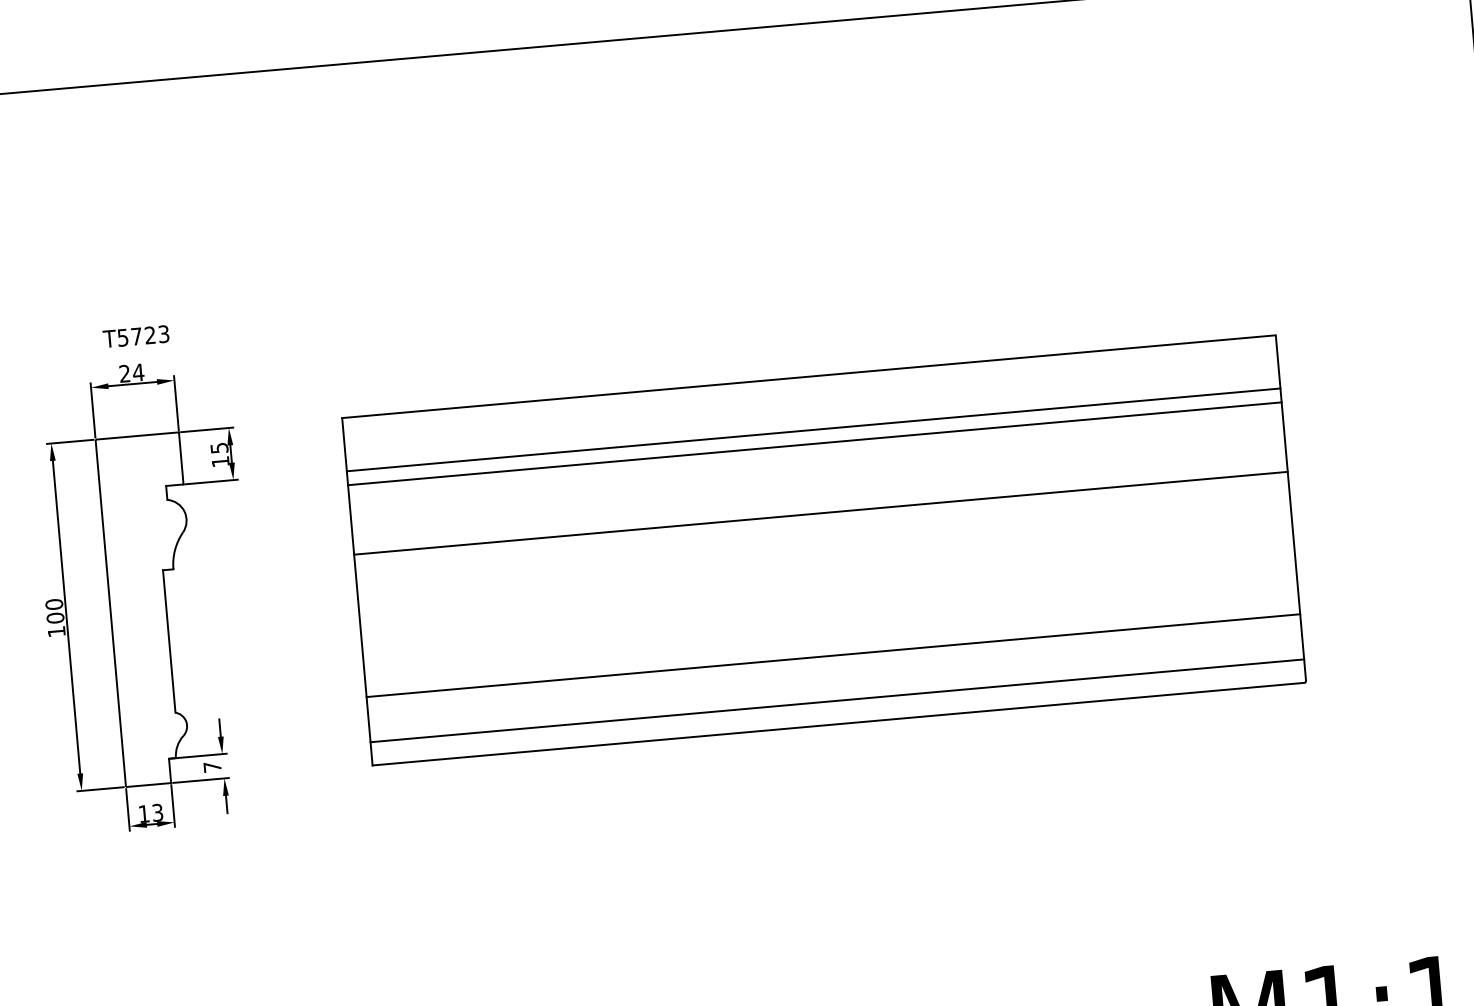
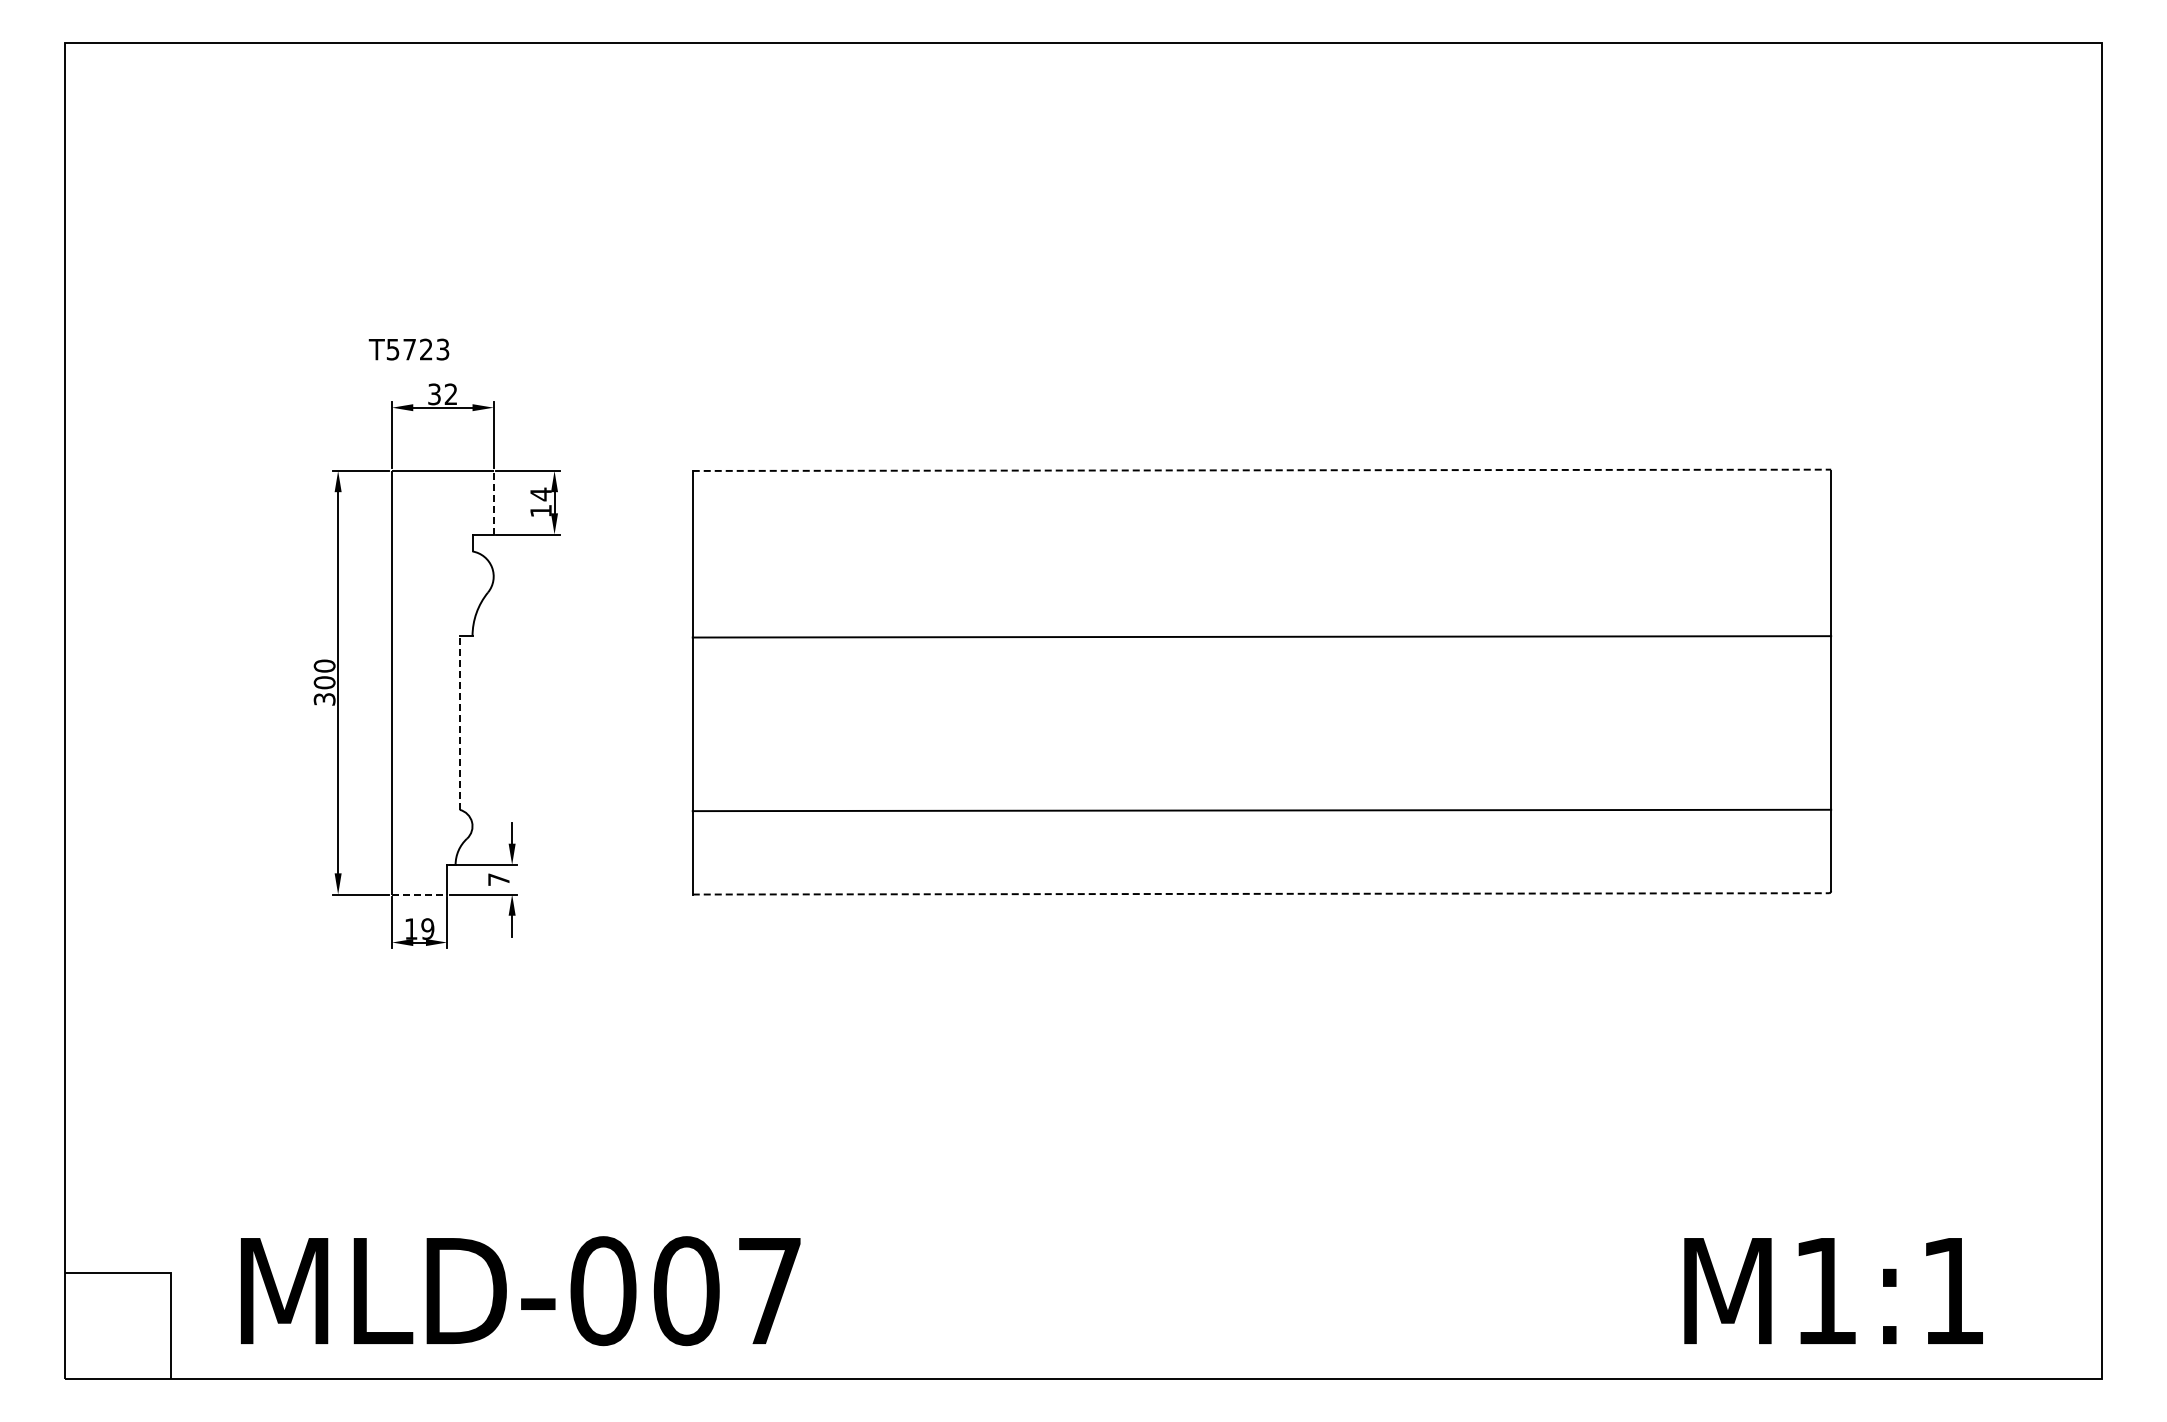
text: (135, 336) -> (408, 349), moved
text: (131, 373) -> (442, 394), 24 -> 32
line: (809, 376) -> (1262, 470), solid -> dashed
line: (813, 429) -> (1261, 534), removed
line: (814, 443) -> (1261, 551), removed
text: (219, 448) -> (540, 494), 15 -> 14
line: (181, 458) -> (493, 502), solid -> dashed
text: (56, 631) -> (324, 699), 100 -> 300
line: (169, 641) -> (459, 723), solid -> dashed
line: (836, 700) -> (1261, 865), removed
line: (838, 723) -> (1261, 893), solid -> dashed
line: (148, 785) -> (419, 894), solid -> dashed
text: (157, 812) -> (427, 928), 13 -> 19

